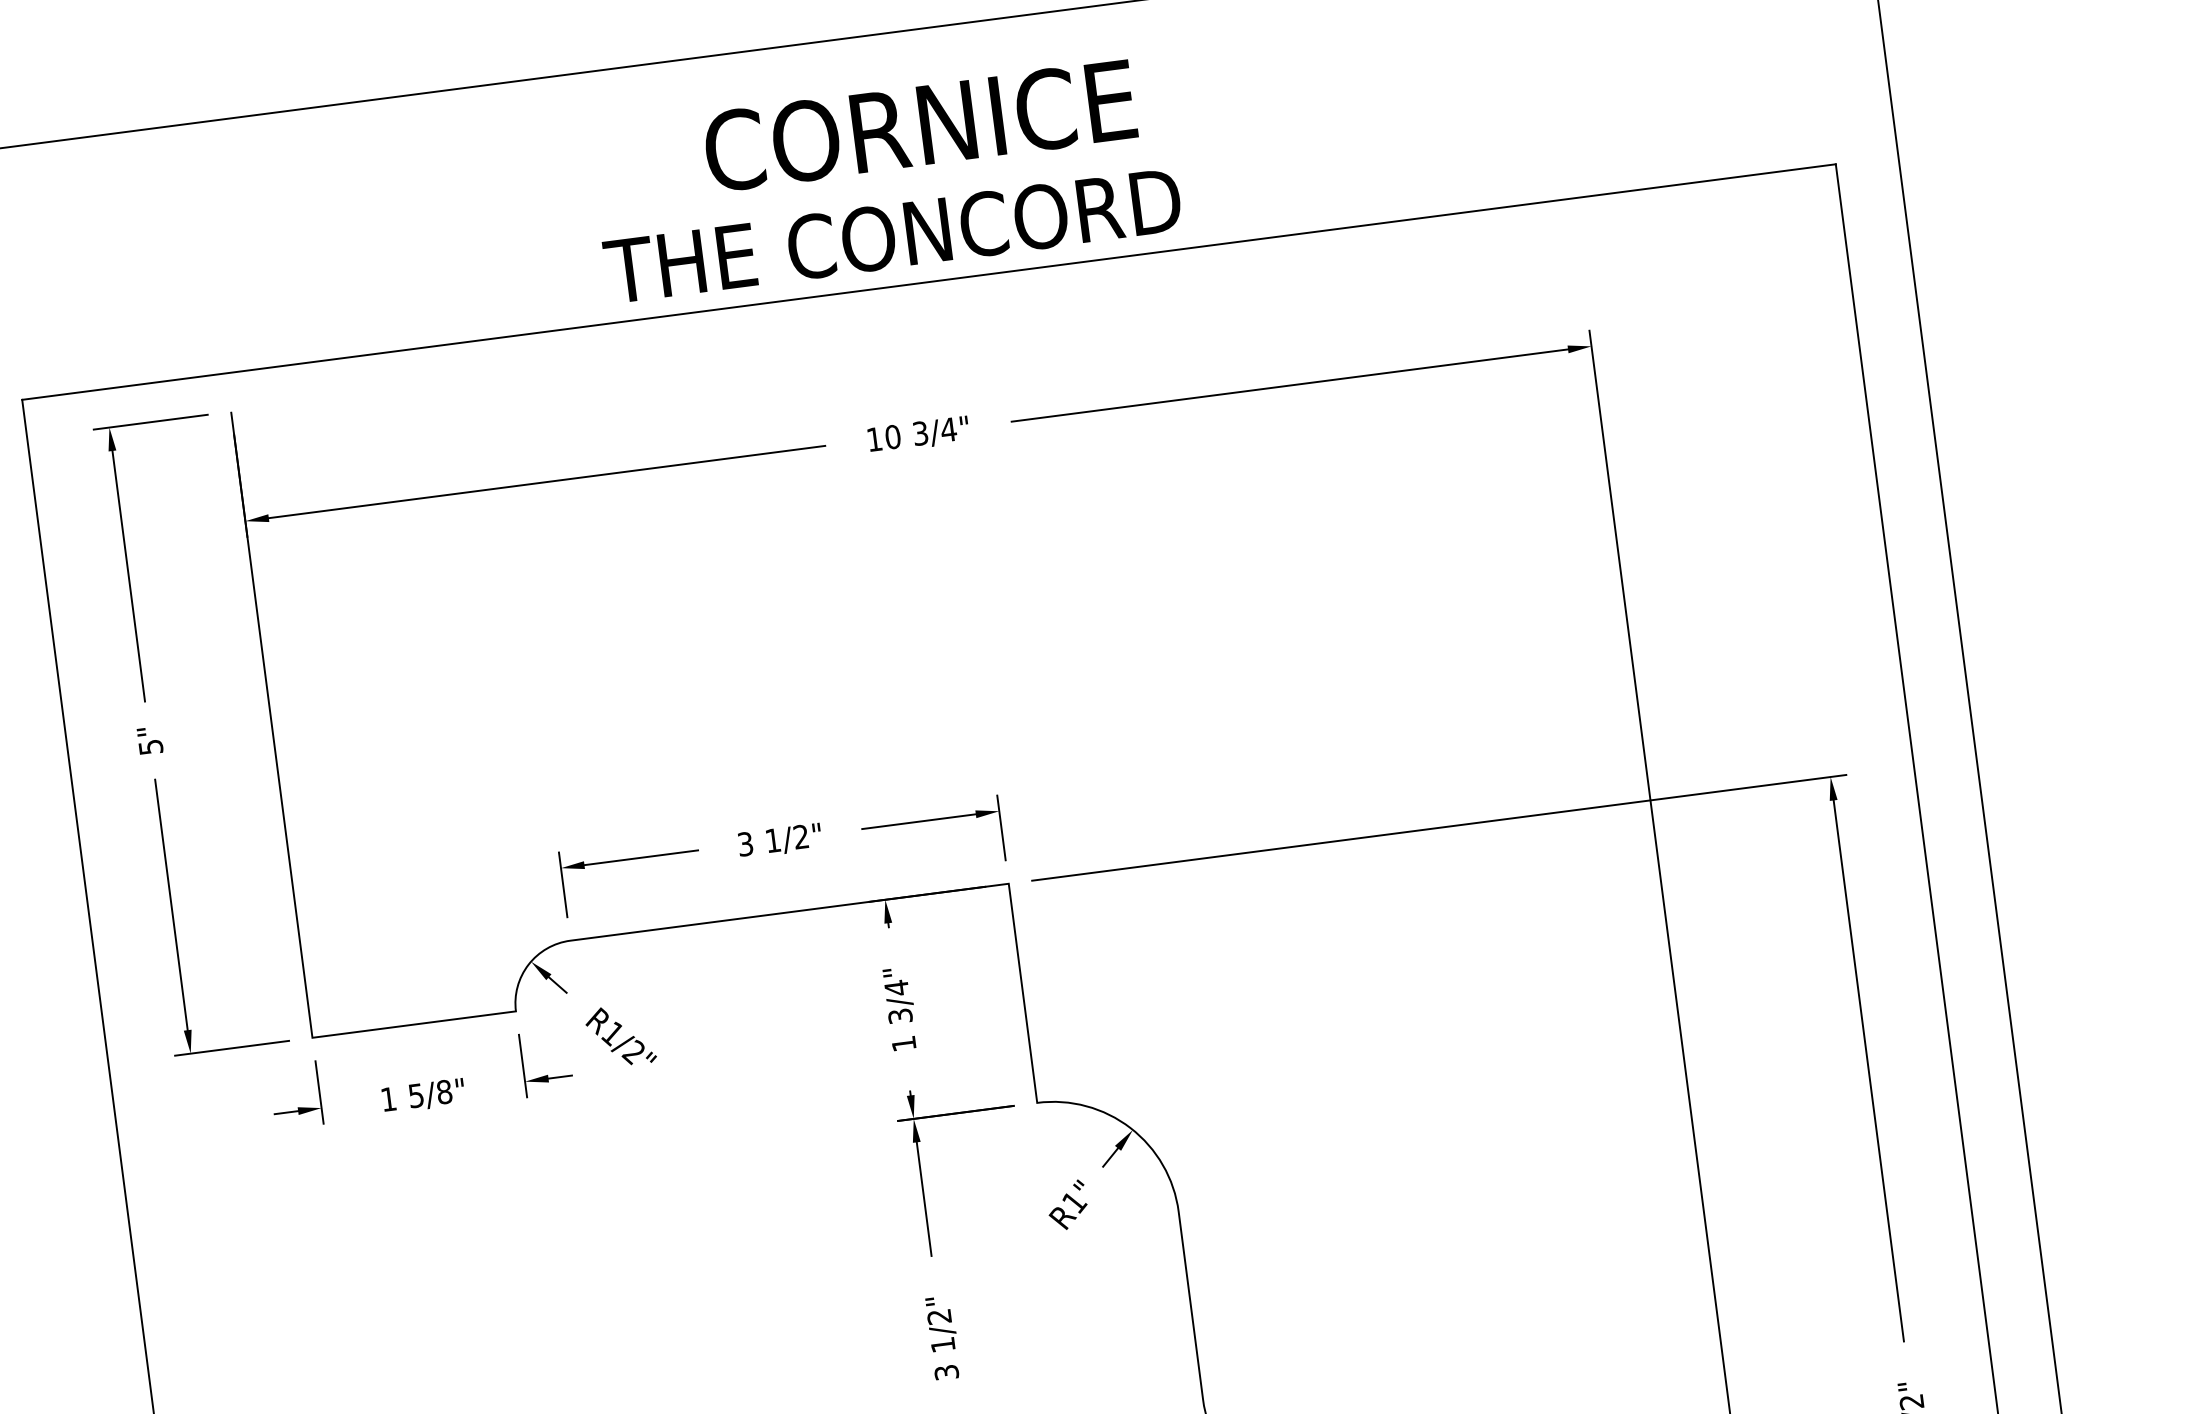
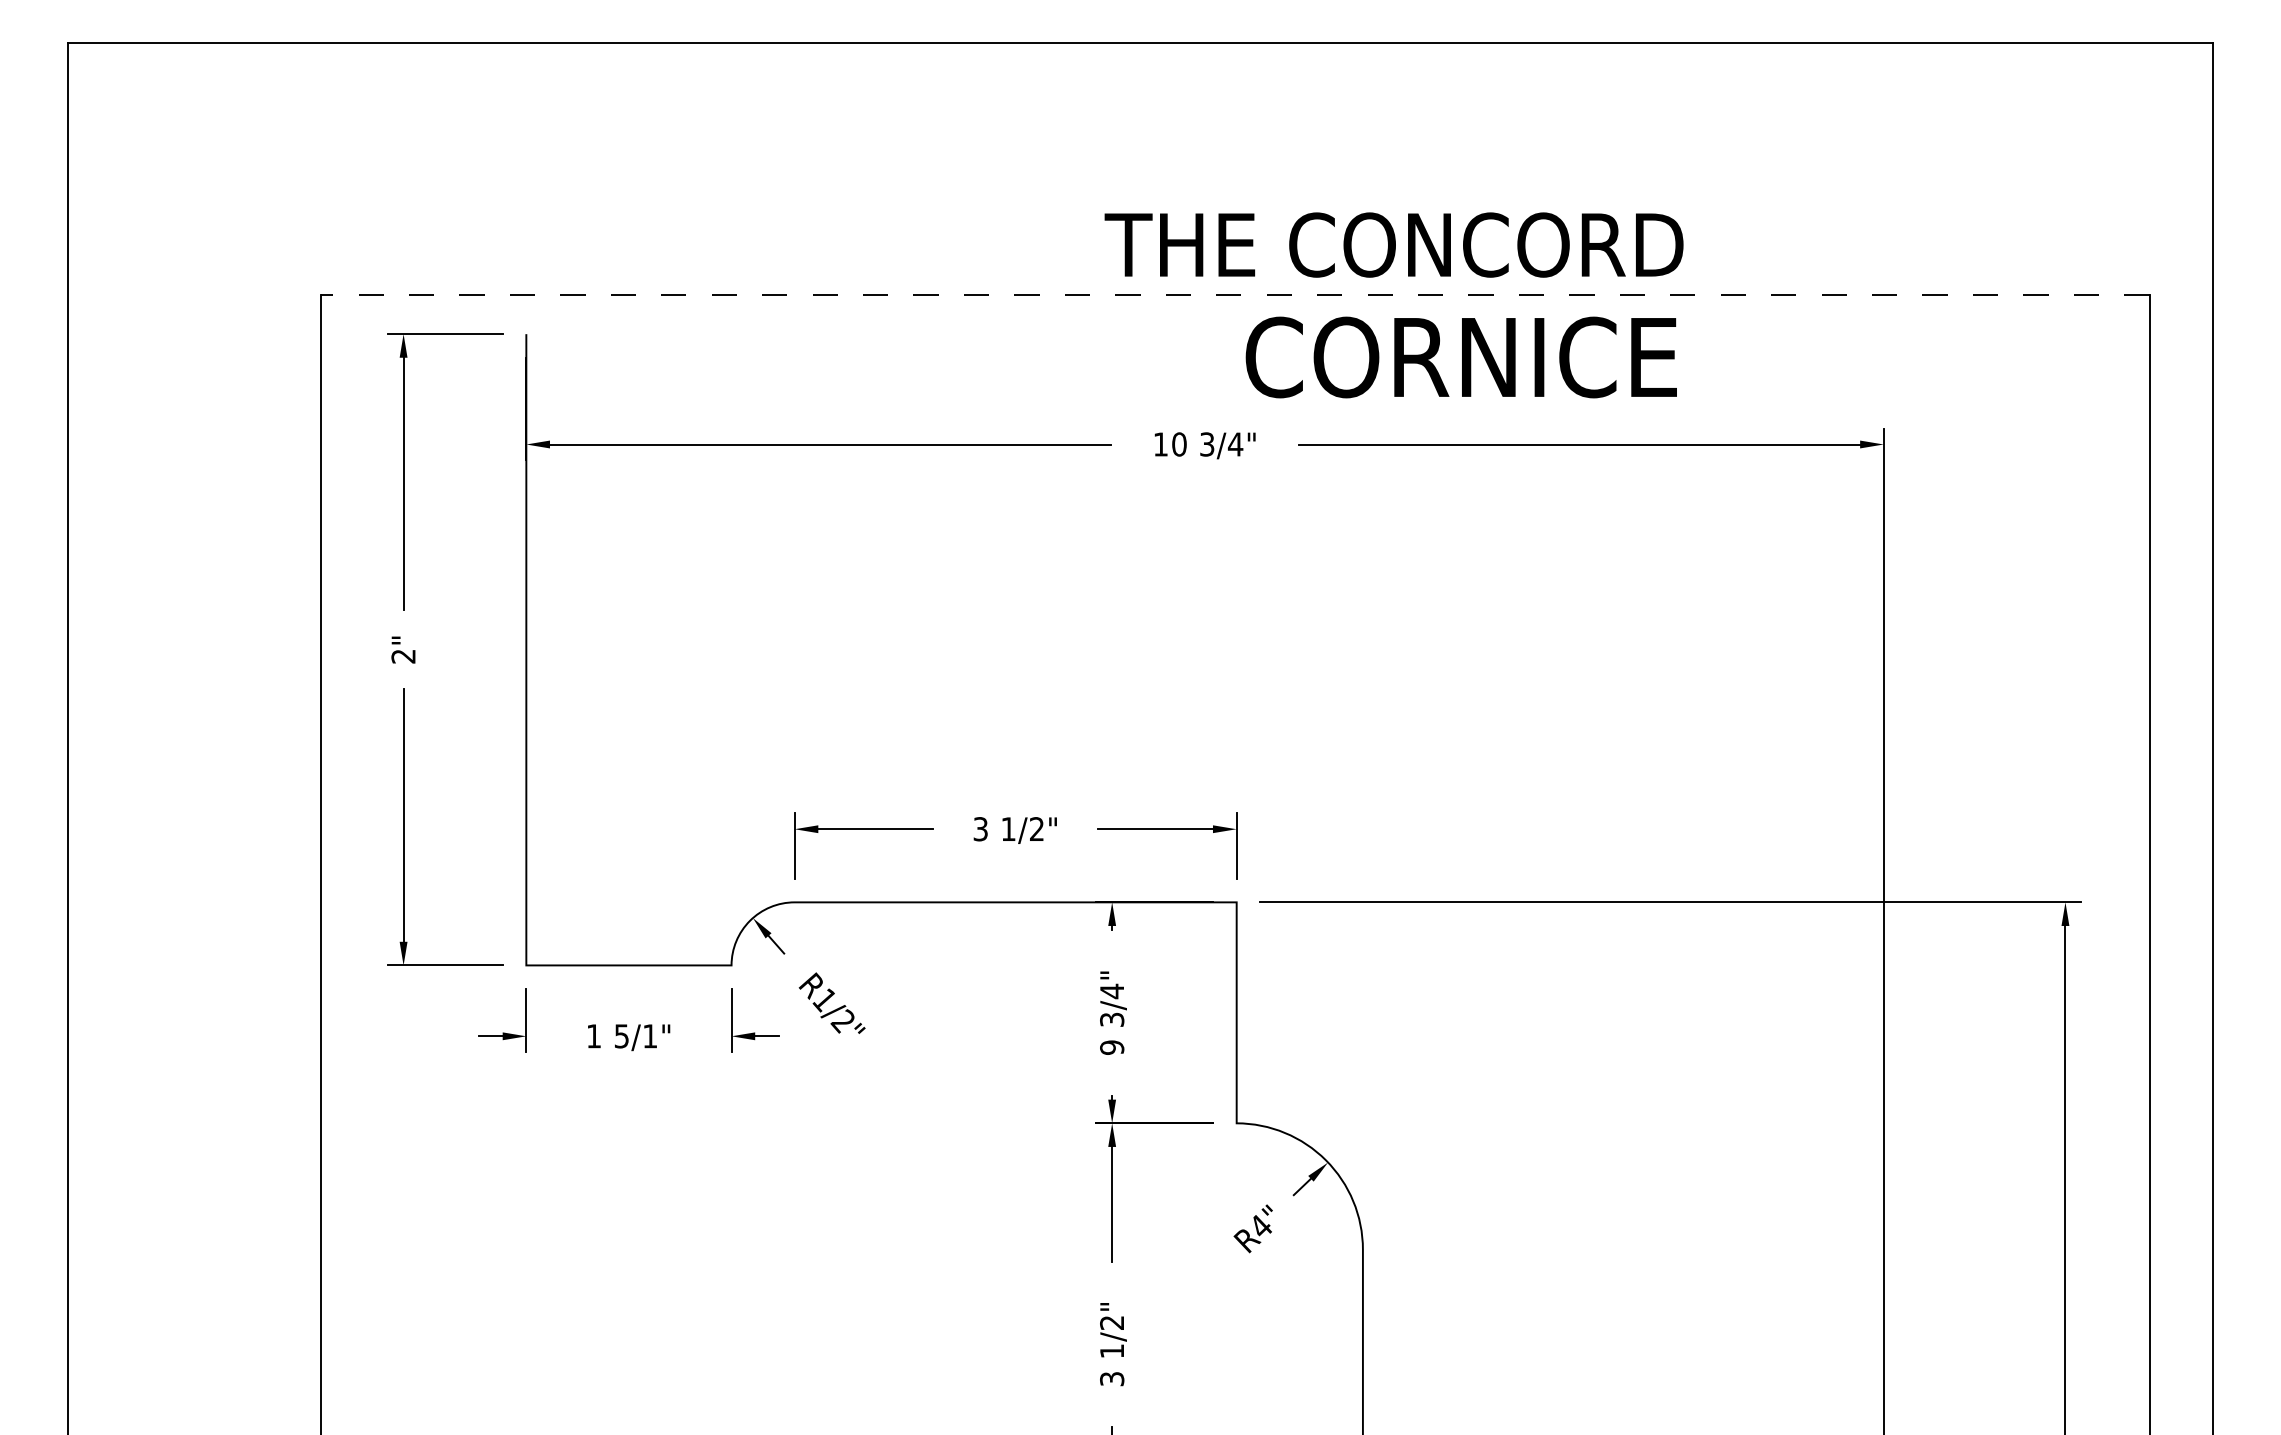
text: (919, 126) -> (1460, 357), moved
text: (892, 235) -> (1393, 244), moved
line: (928, 282) -> (1234, 295), solid -> dashed
text: (150, 747) -> (403, 656), 5" -> 2"
text: (904, 1043) -> (1112, 1047), 1 -> 9
text: (444, 1092) -> (650, 1036), 5/8" -> 5/1"
text: (1075, 1202) -> (1261, 1226), R1" -> R4"

